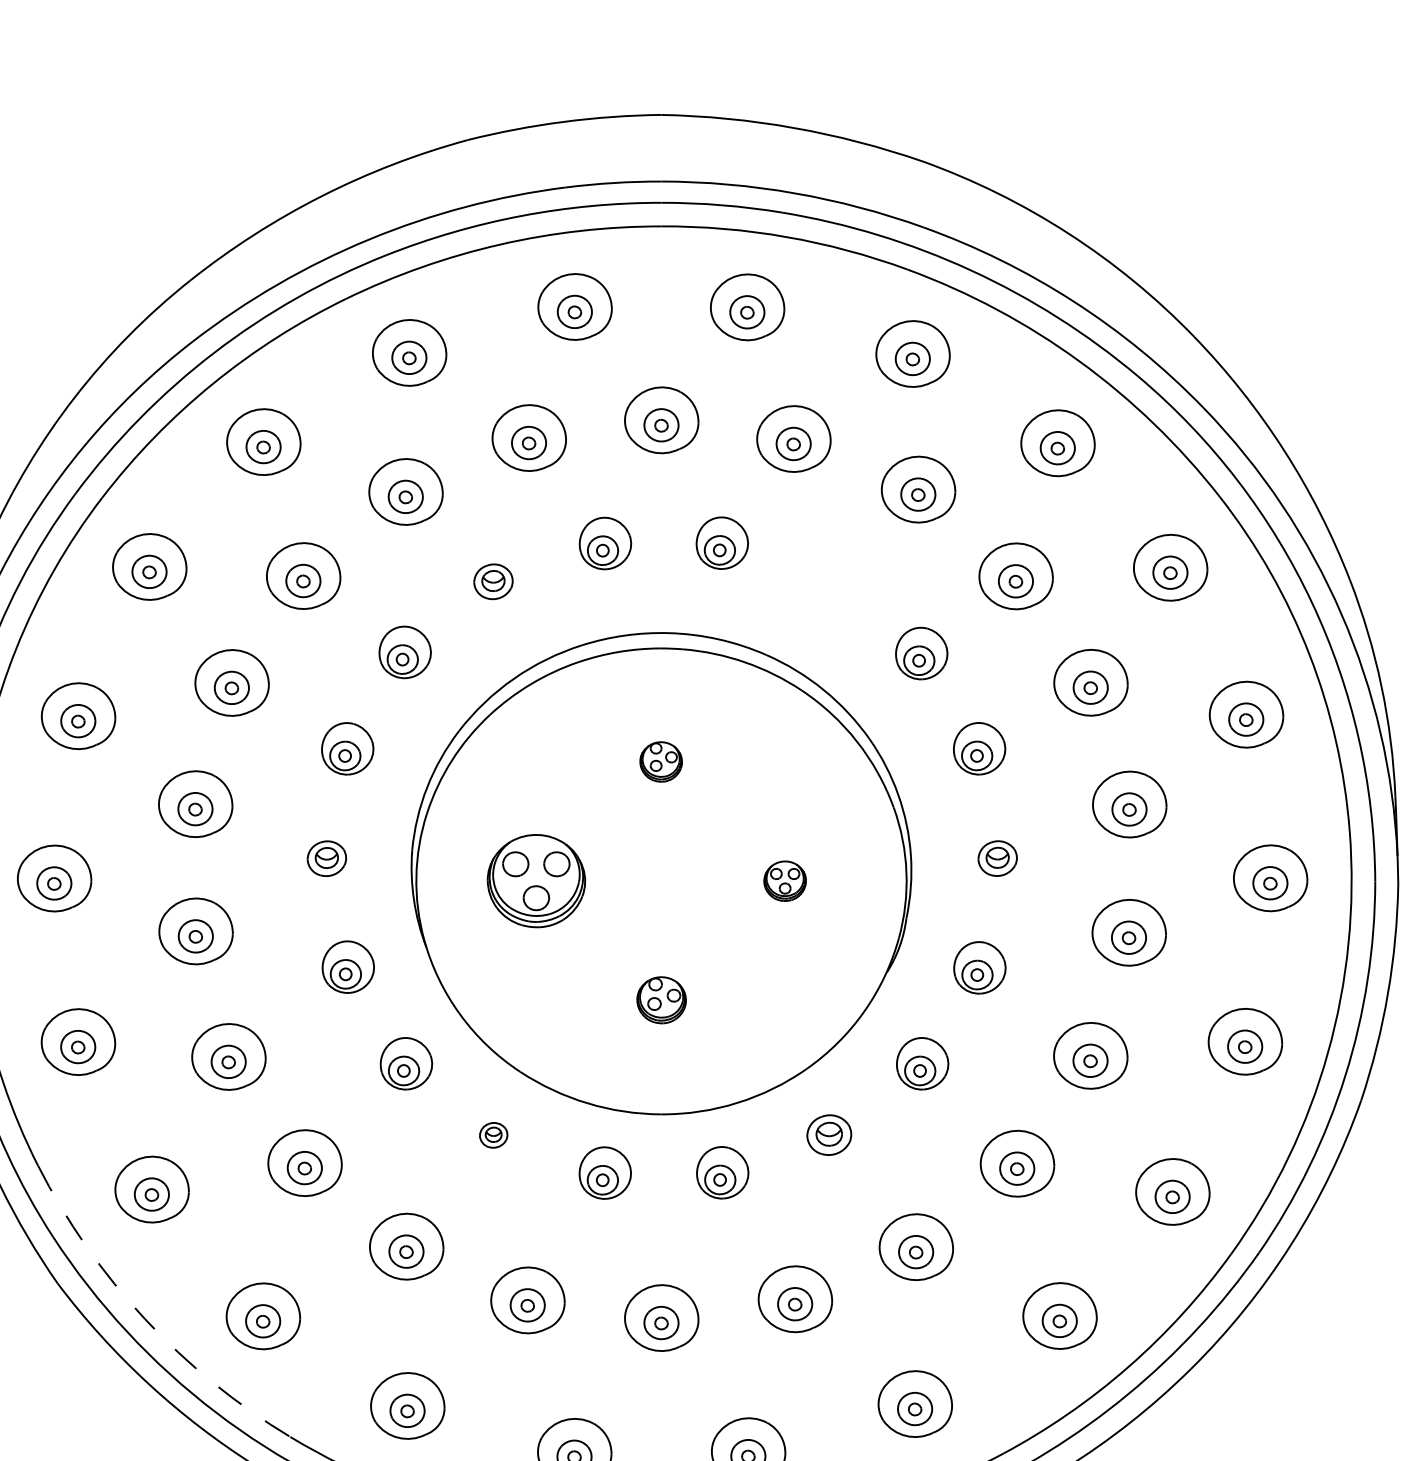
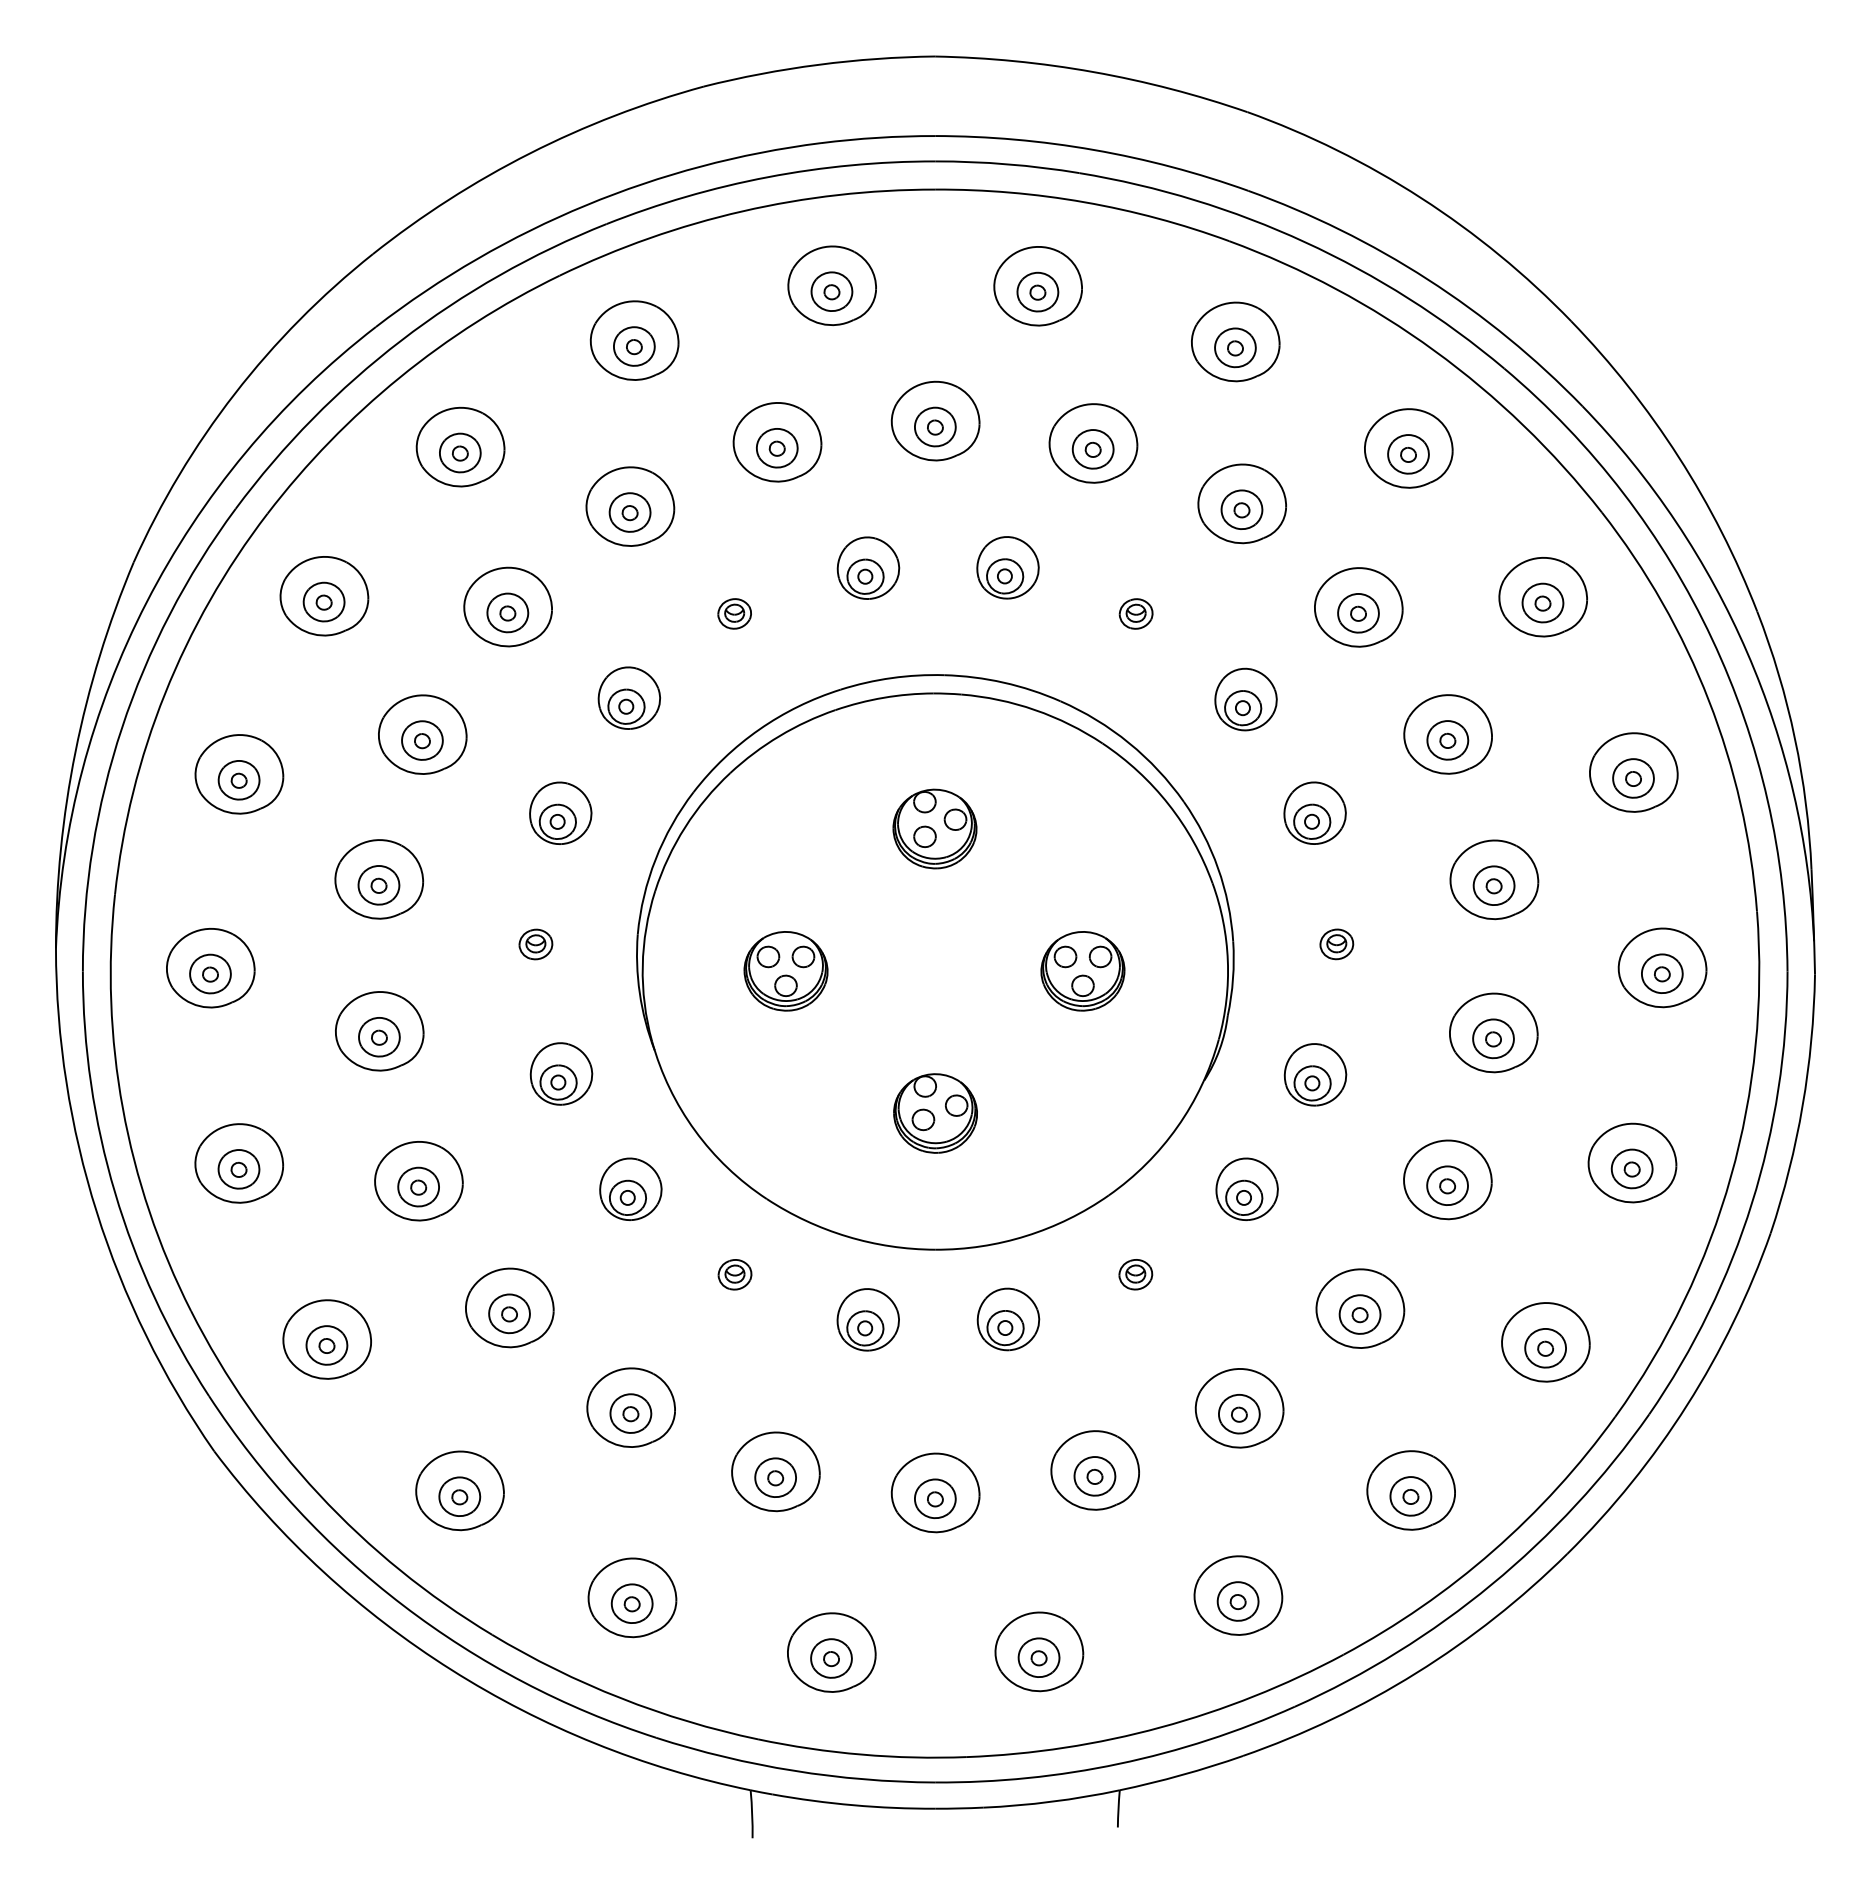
part: (493, 581) -> (734, 613), size x0.71
part: (829, 581) -> (1135, 613), added
part: (660, 761) -> (934, 828), size x1.67
part: (326, 858) -> (535, 944), size x0.71
part: (997, 858) -> (1336, 944), size x0.71
part: (535, 881) -> (785, 971), size x0.71
part: (784, 881) -> (1082, 971), size x1.67
part: (661, 1000) -> (935, 1113), size x1.43
part: (829, 1135) -> (1135, 1274), size x0.62
arc: (144, 1319) -> (318, 1494), dashed -> solid

